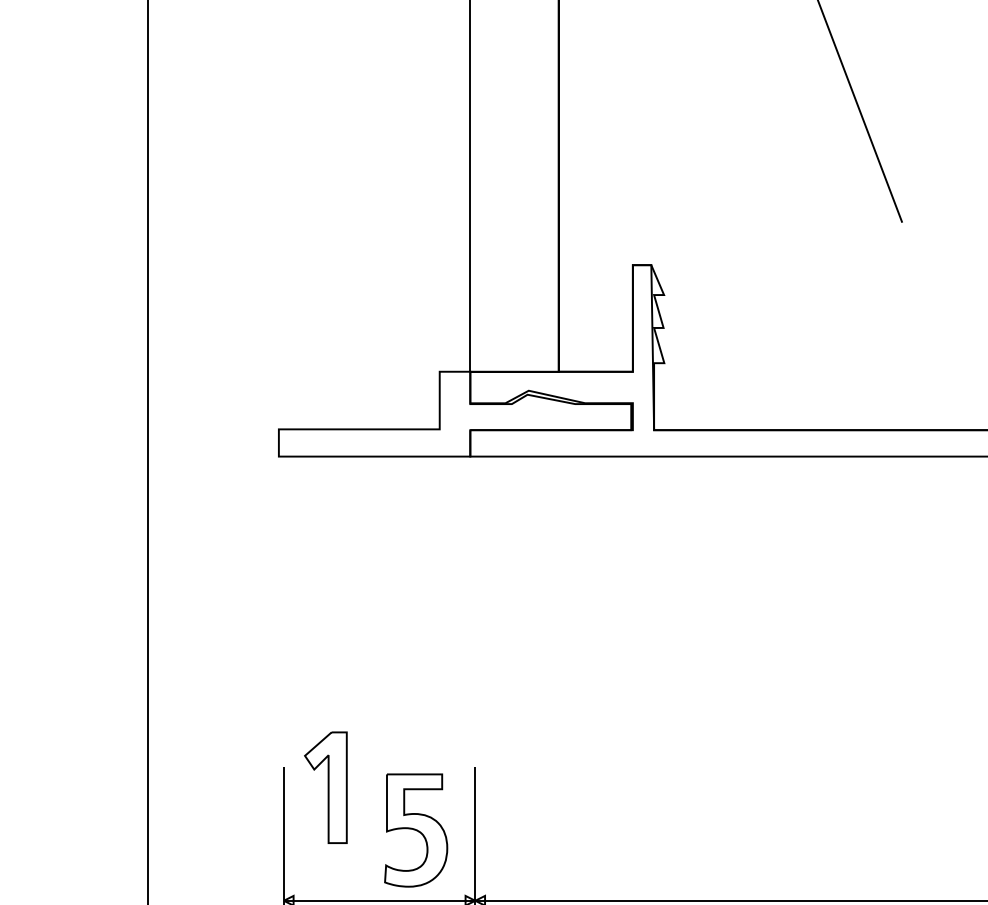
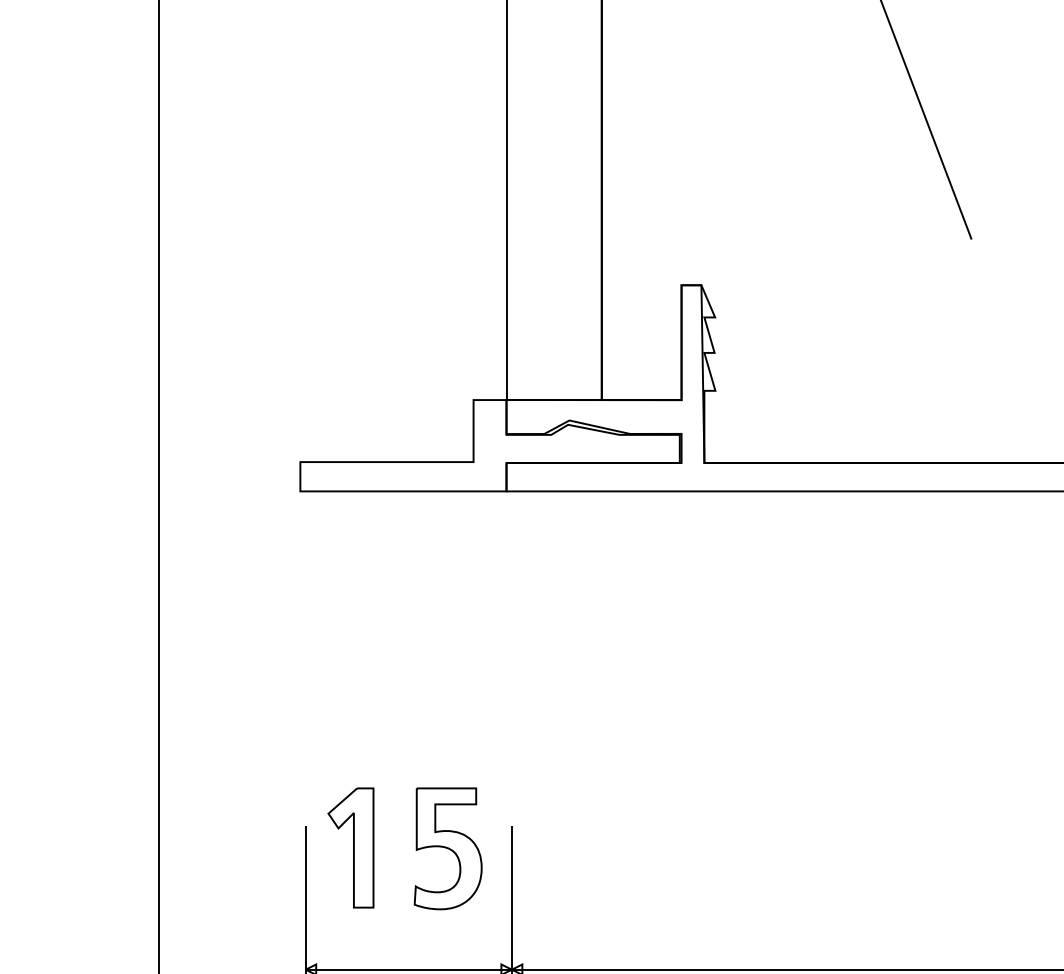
part: (416, 830) -> (448, 848), moved

